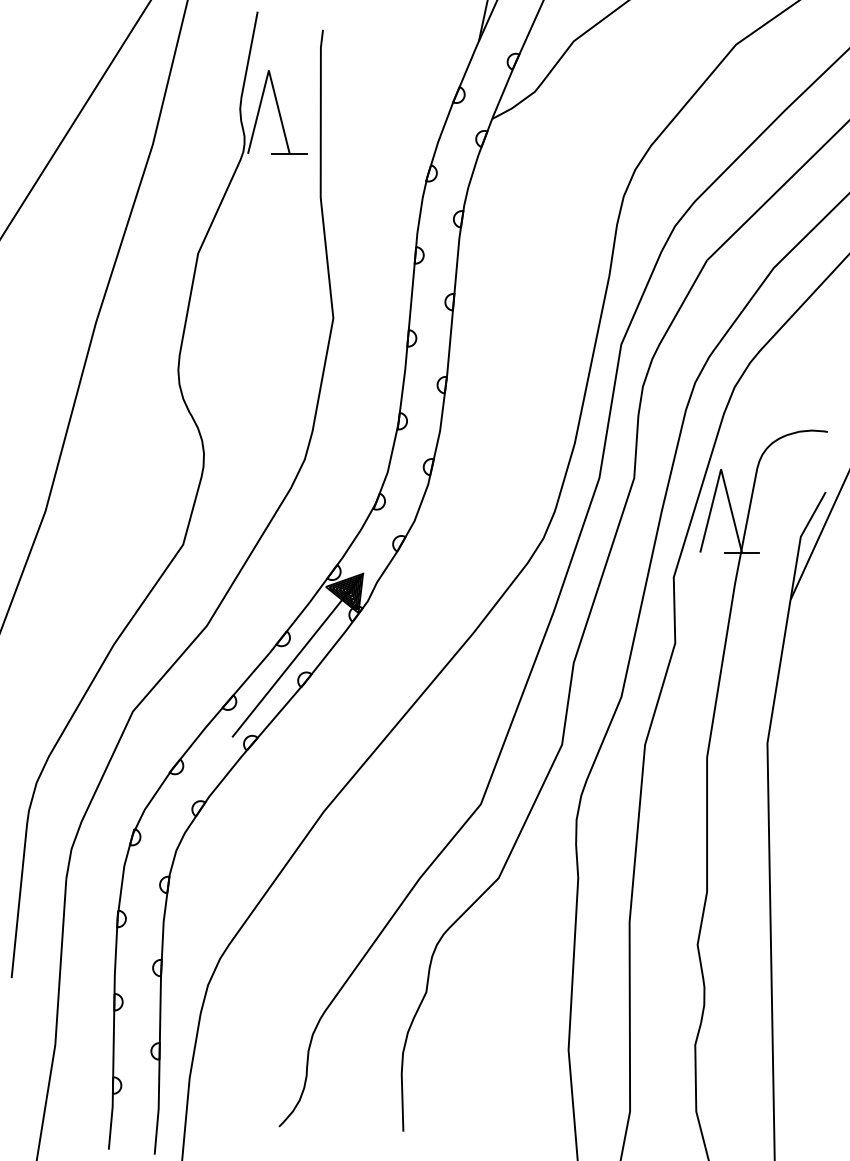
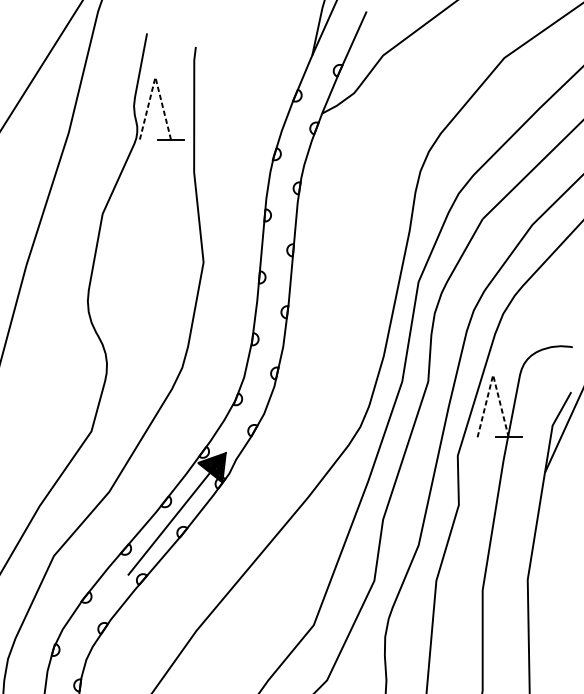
line: (268, 70) -> (155, 77), solid -> dashed
line: (721, 469) -> (493, 375), solid -> dashed

